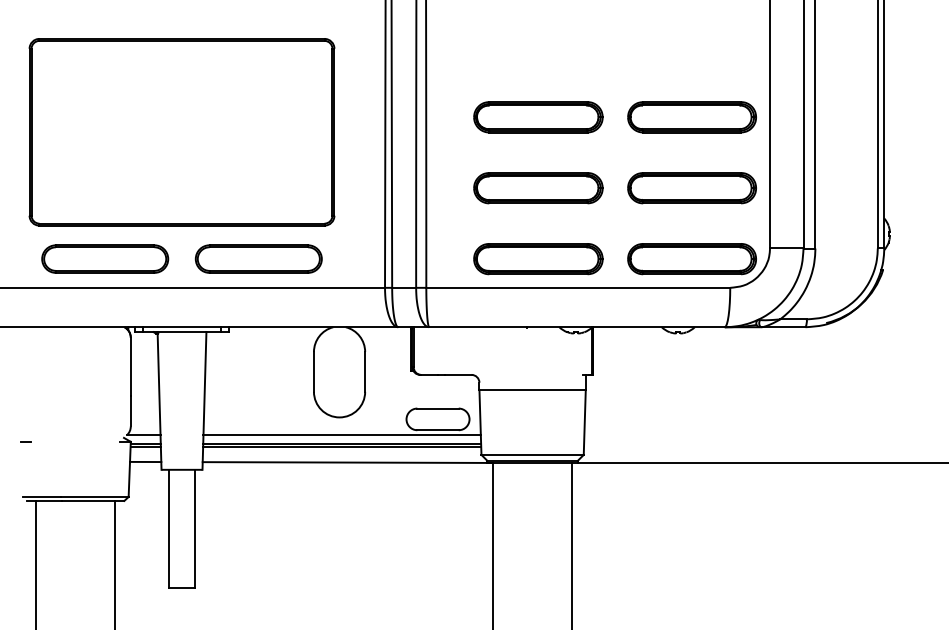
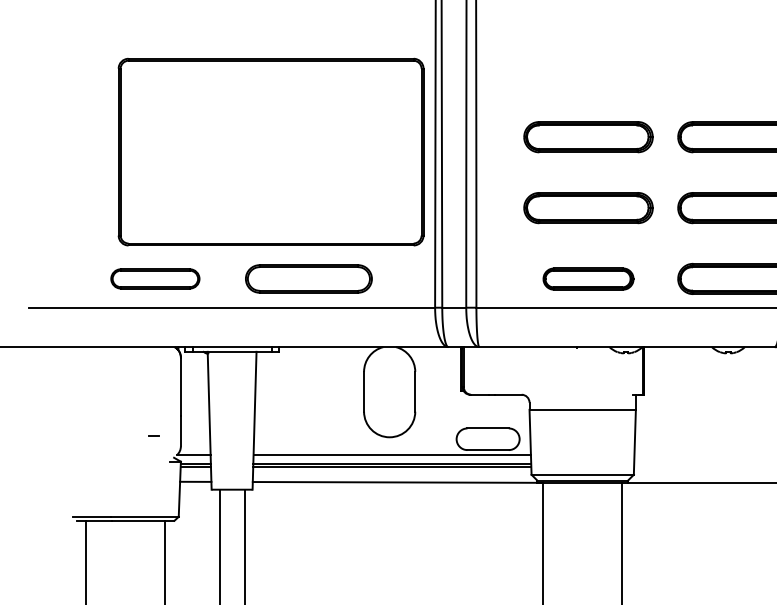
part: (181, 132) -> (270, 152), moved
part: (105, 258) -> (155, 278), size x0.7
part: (538, 259) -> (588, 279), size x0.7
line: (25, 441) -> (153, 435), moved

